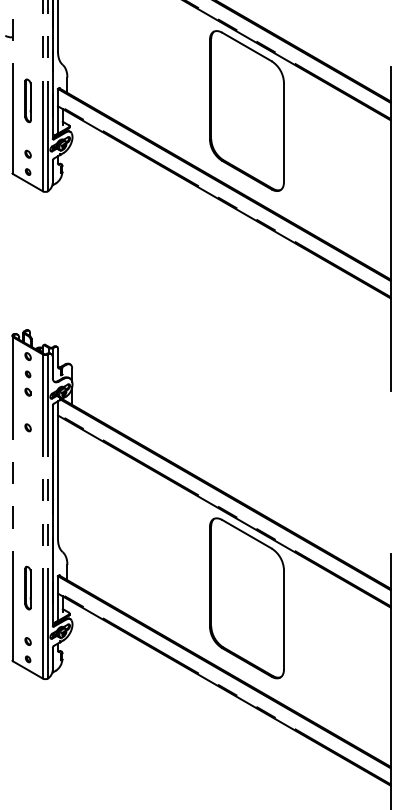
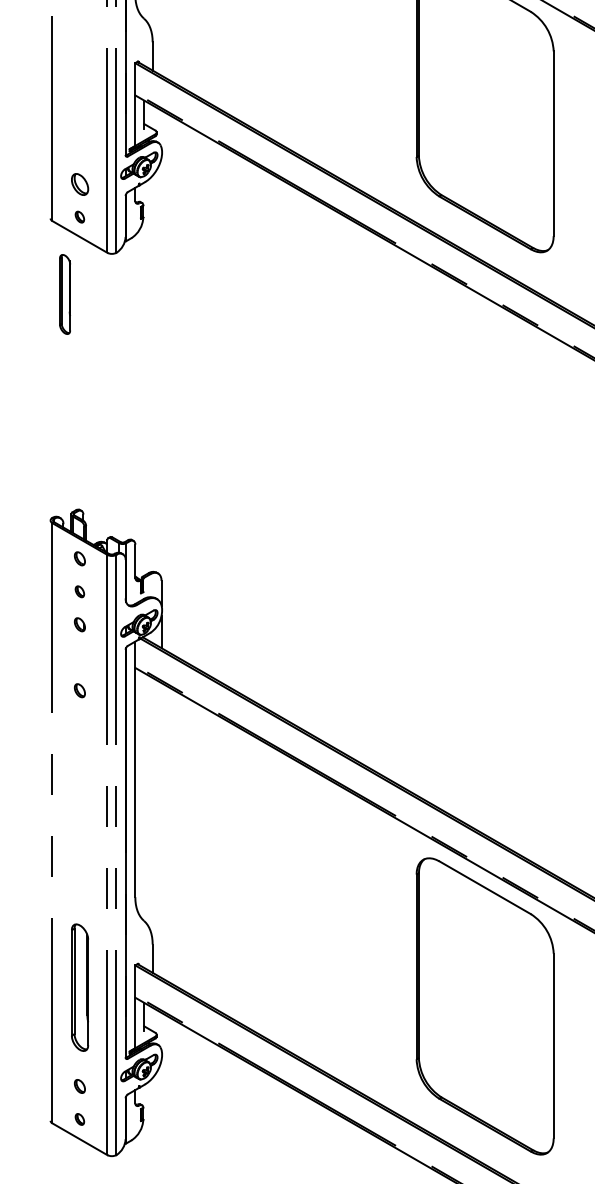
part: (27, 100) -> (63, 293), moved
part: (27, 153) -> (78, 182), size x1.6
part: (27, 587) -> (78, 986), size x1.6

